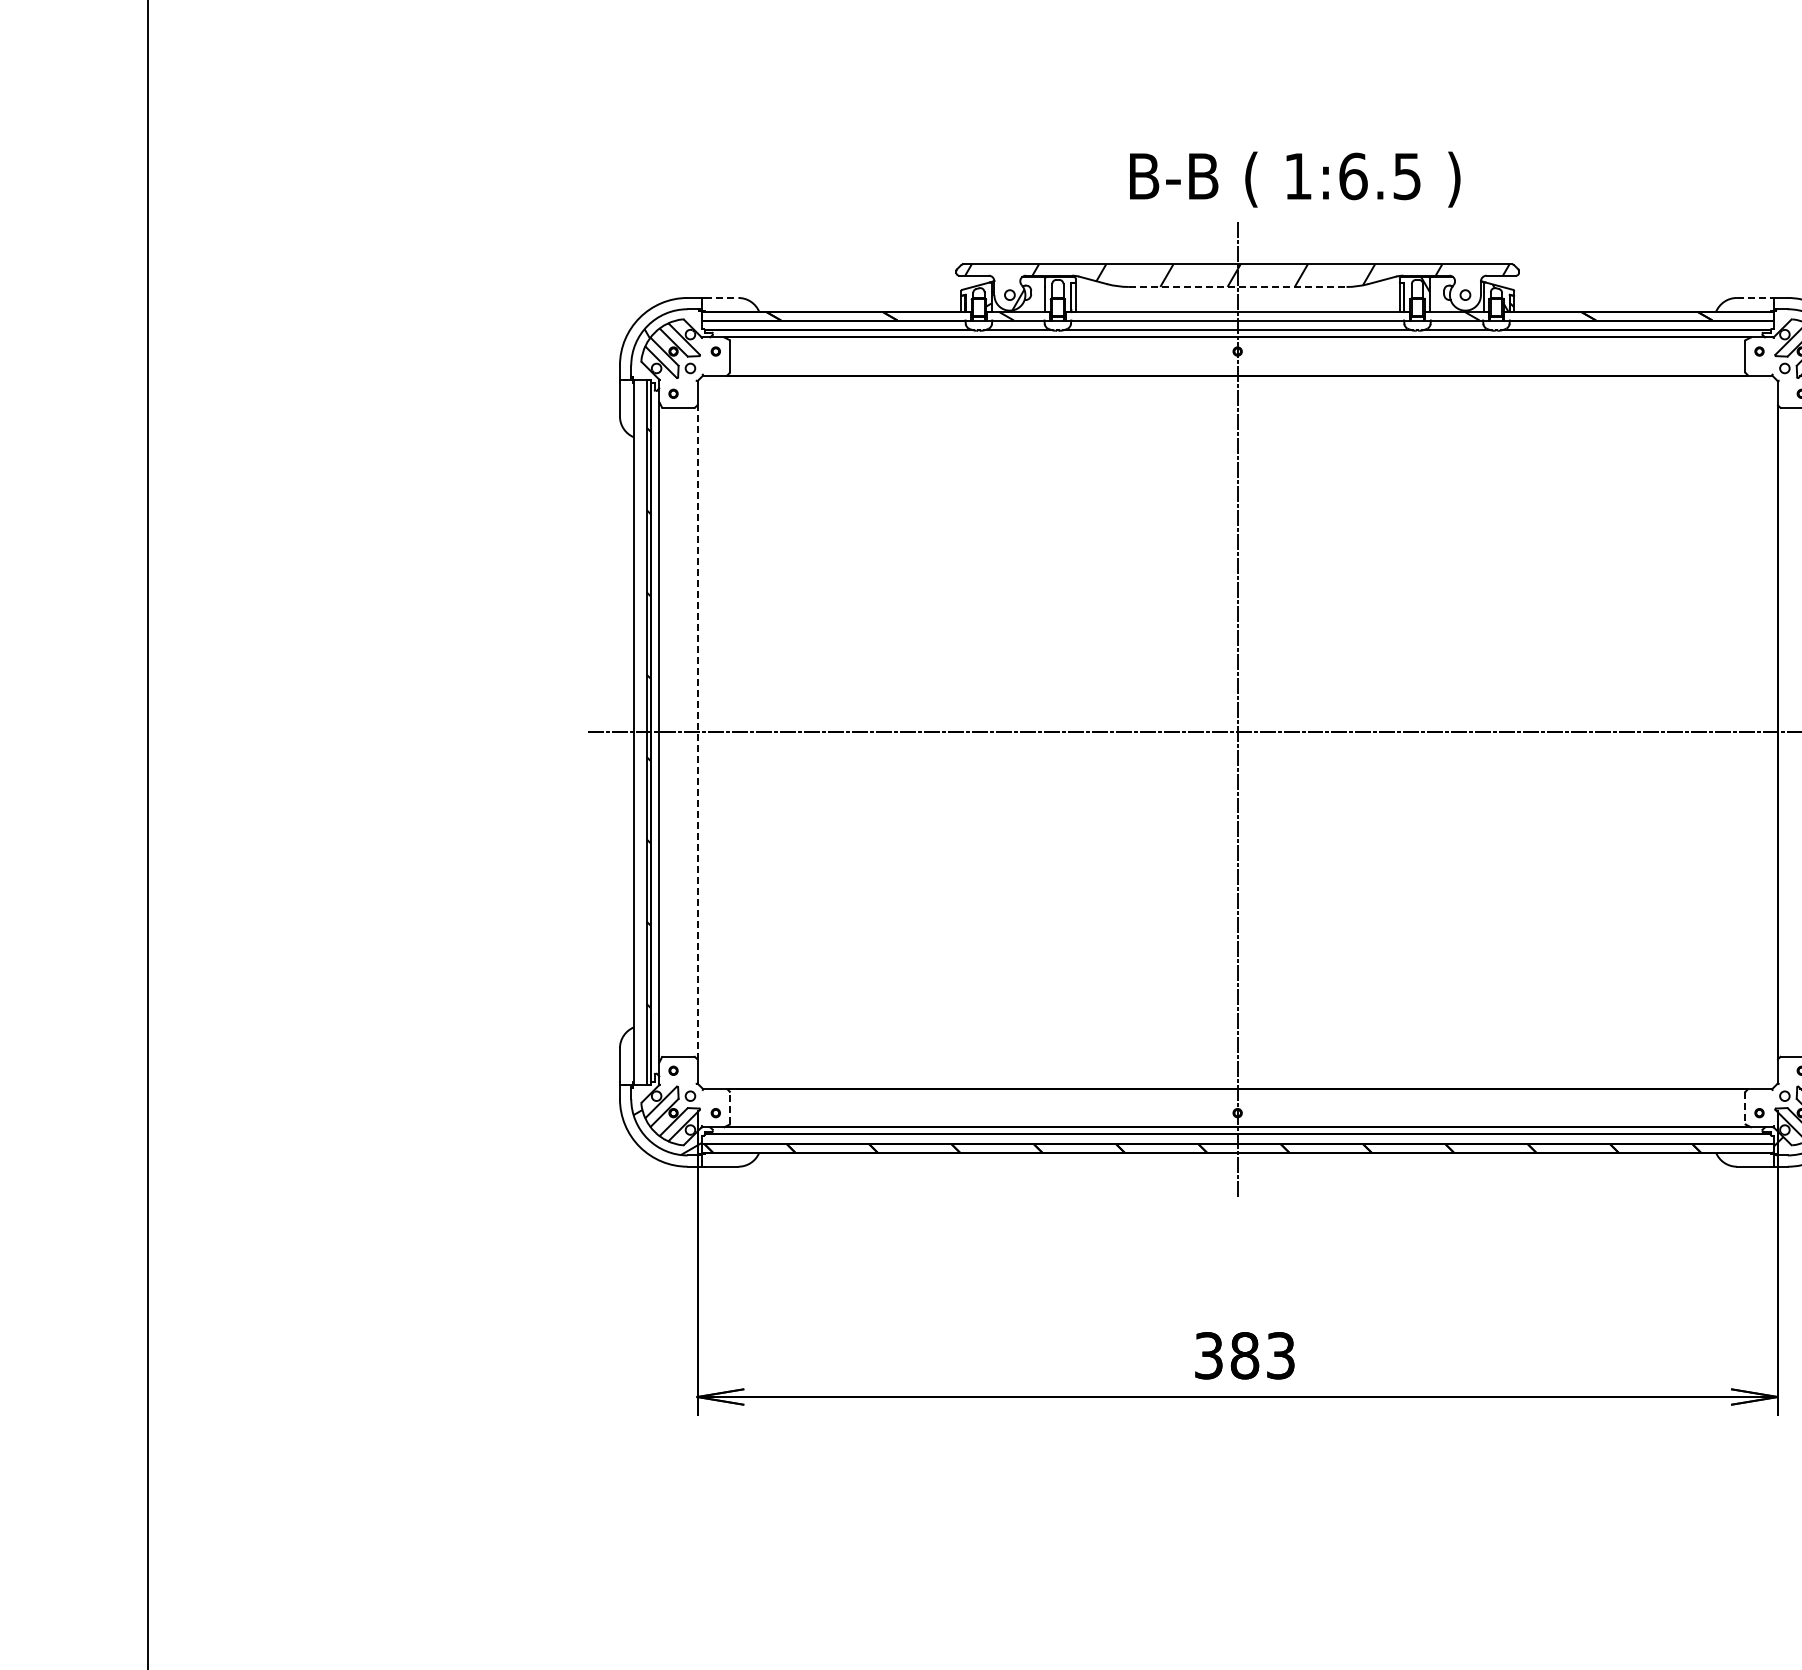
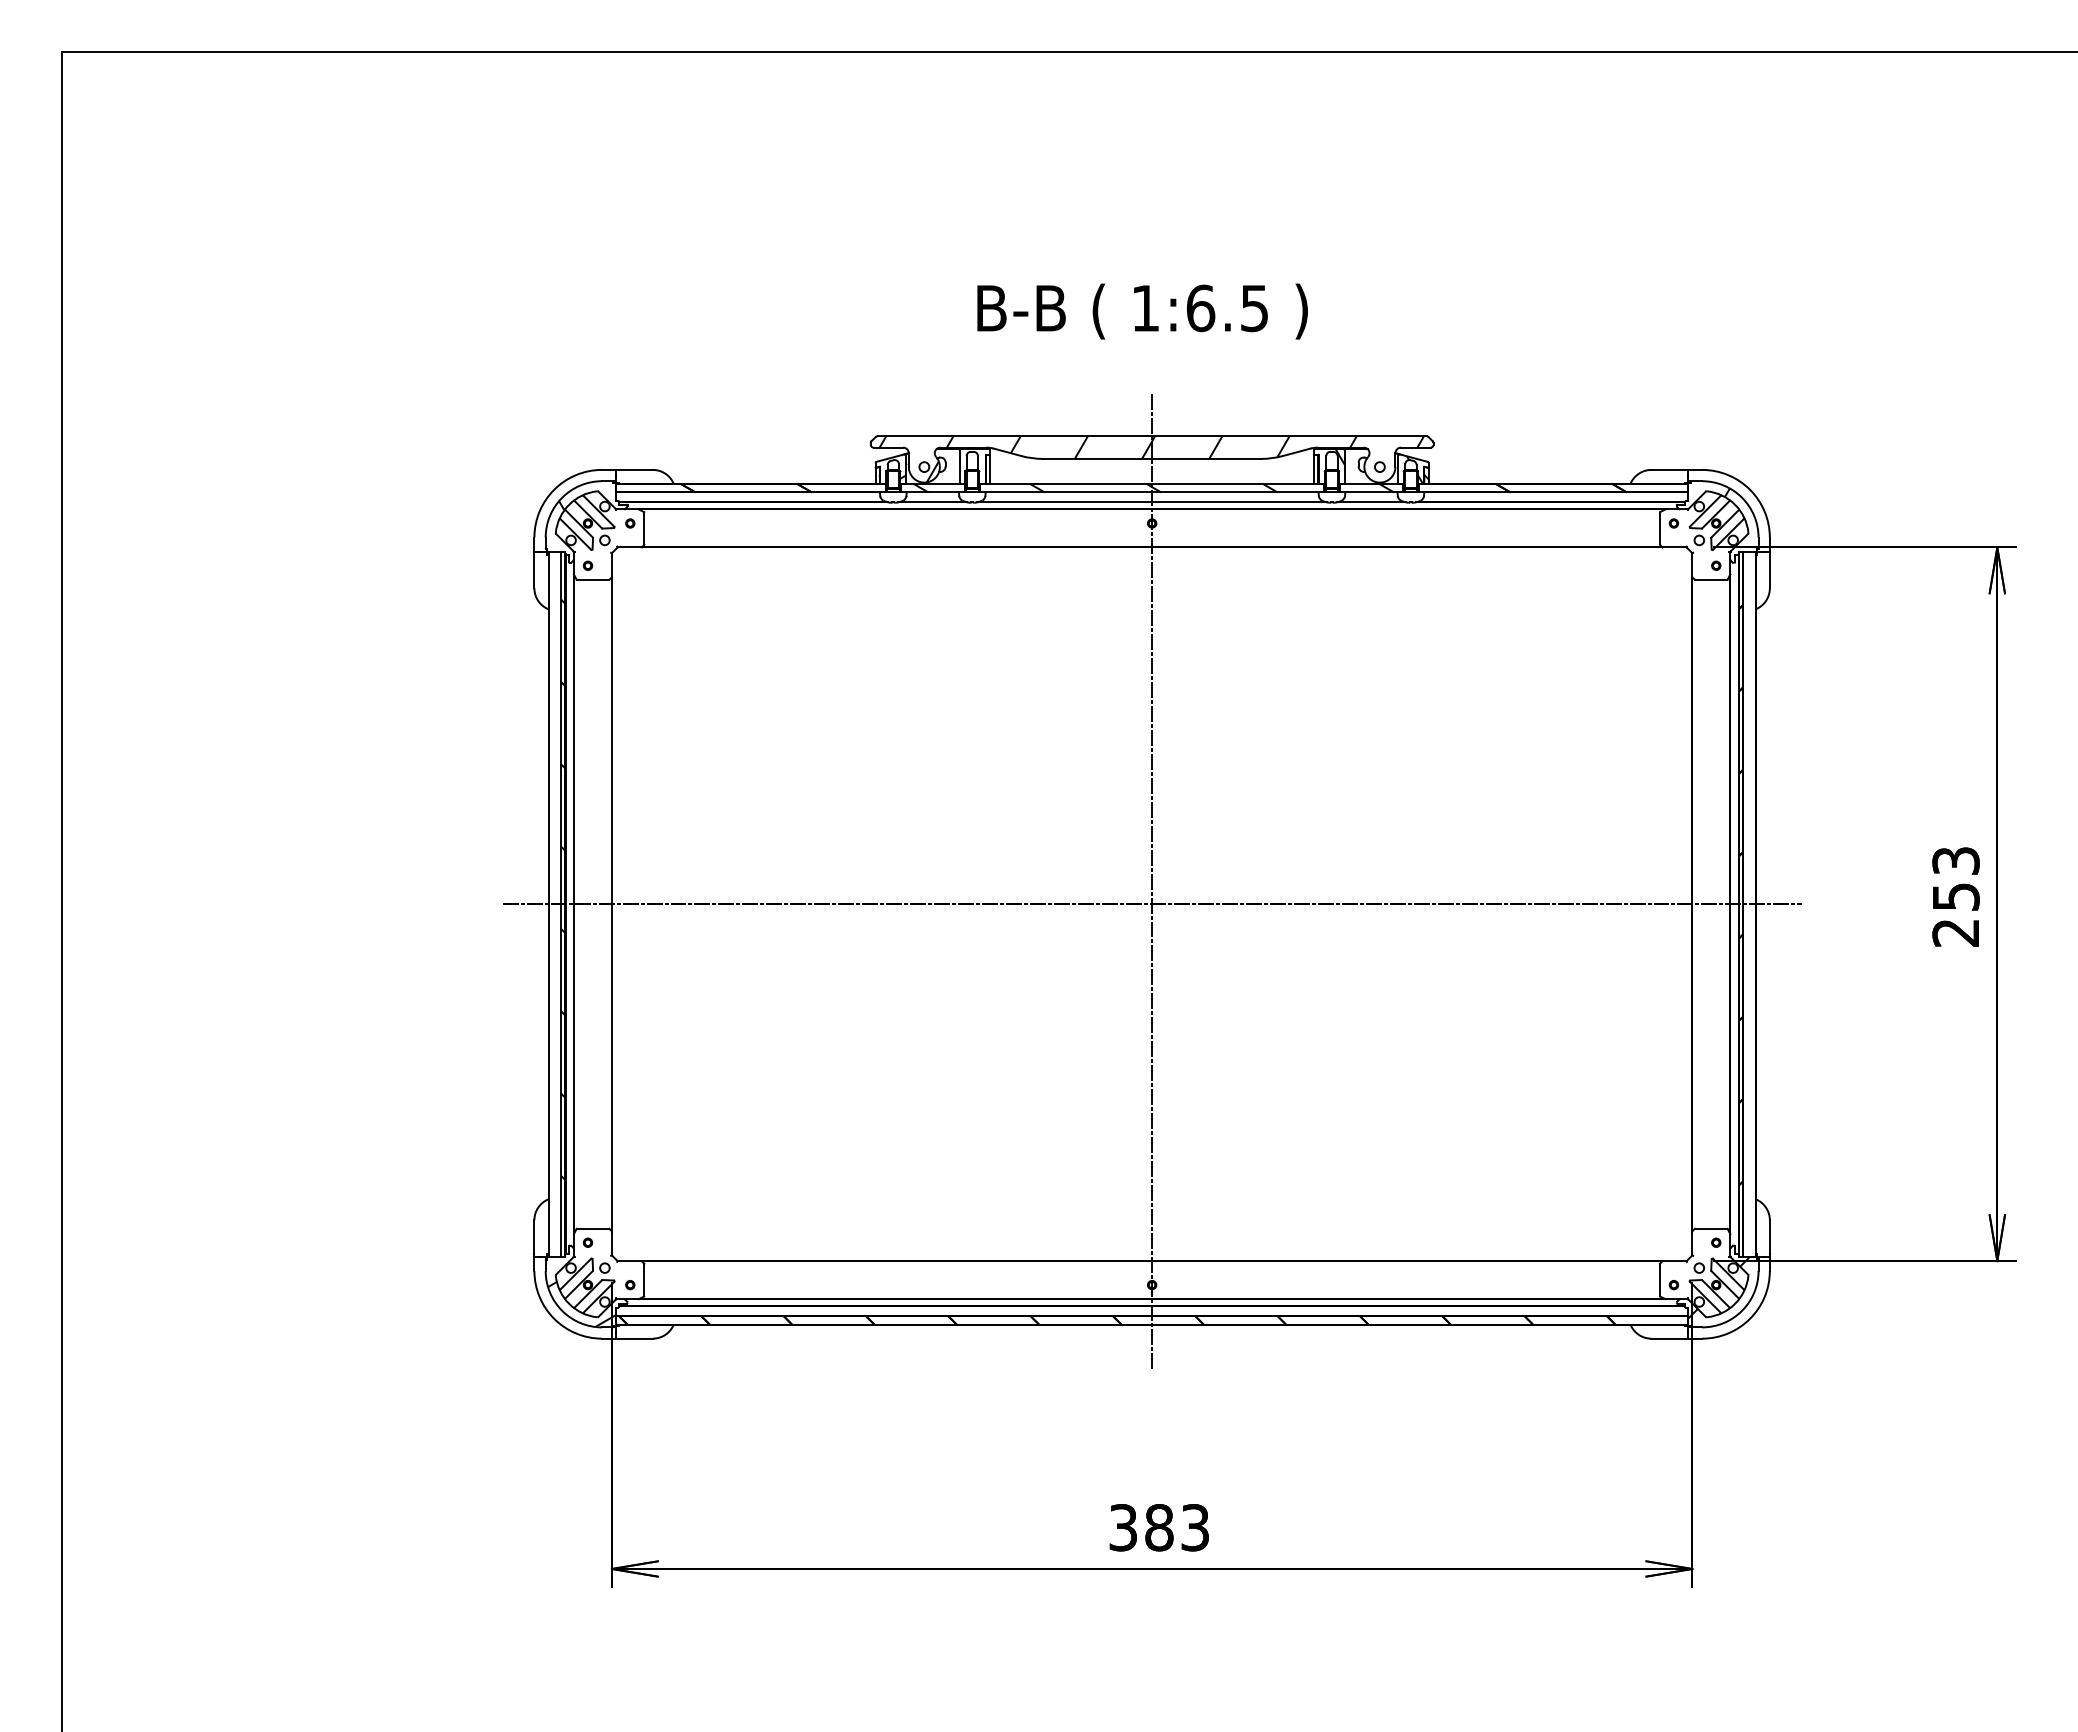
text: (1295, 179) -> (1142, 311), moved
line: (1238, 286) -> (1152, 458), dashed -> solid
line: (721, 297) -> (635, 469), dashed -> solid
line: (1754, 297) -> (1668, 469), dashed -> solid
hatch: (1239, 316) -> (1153, 488), added
line: (697, 731) -> (611, 903), dashed -> solid
line: (730, 1108) -> (644, 1280), dashed -> solid
line: (1745, 1108) -> (1659, 1280), dashed -> solid

